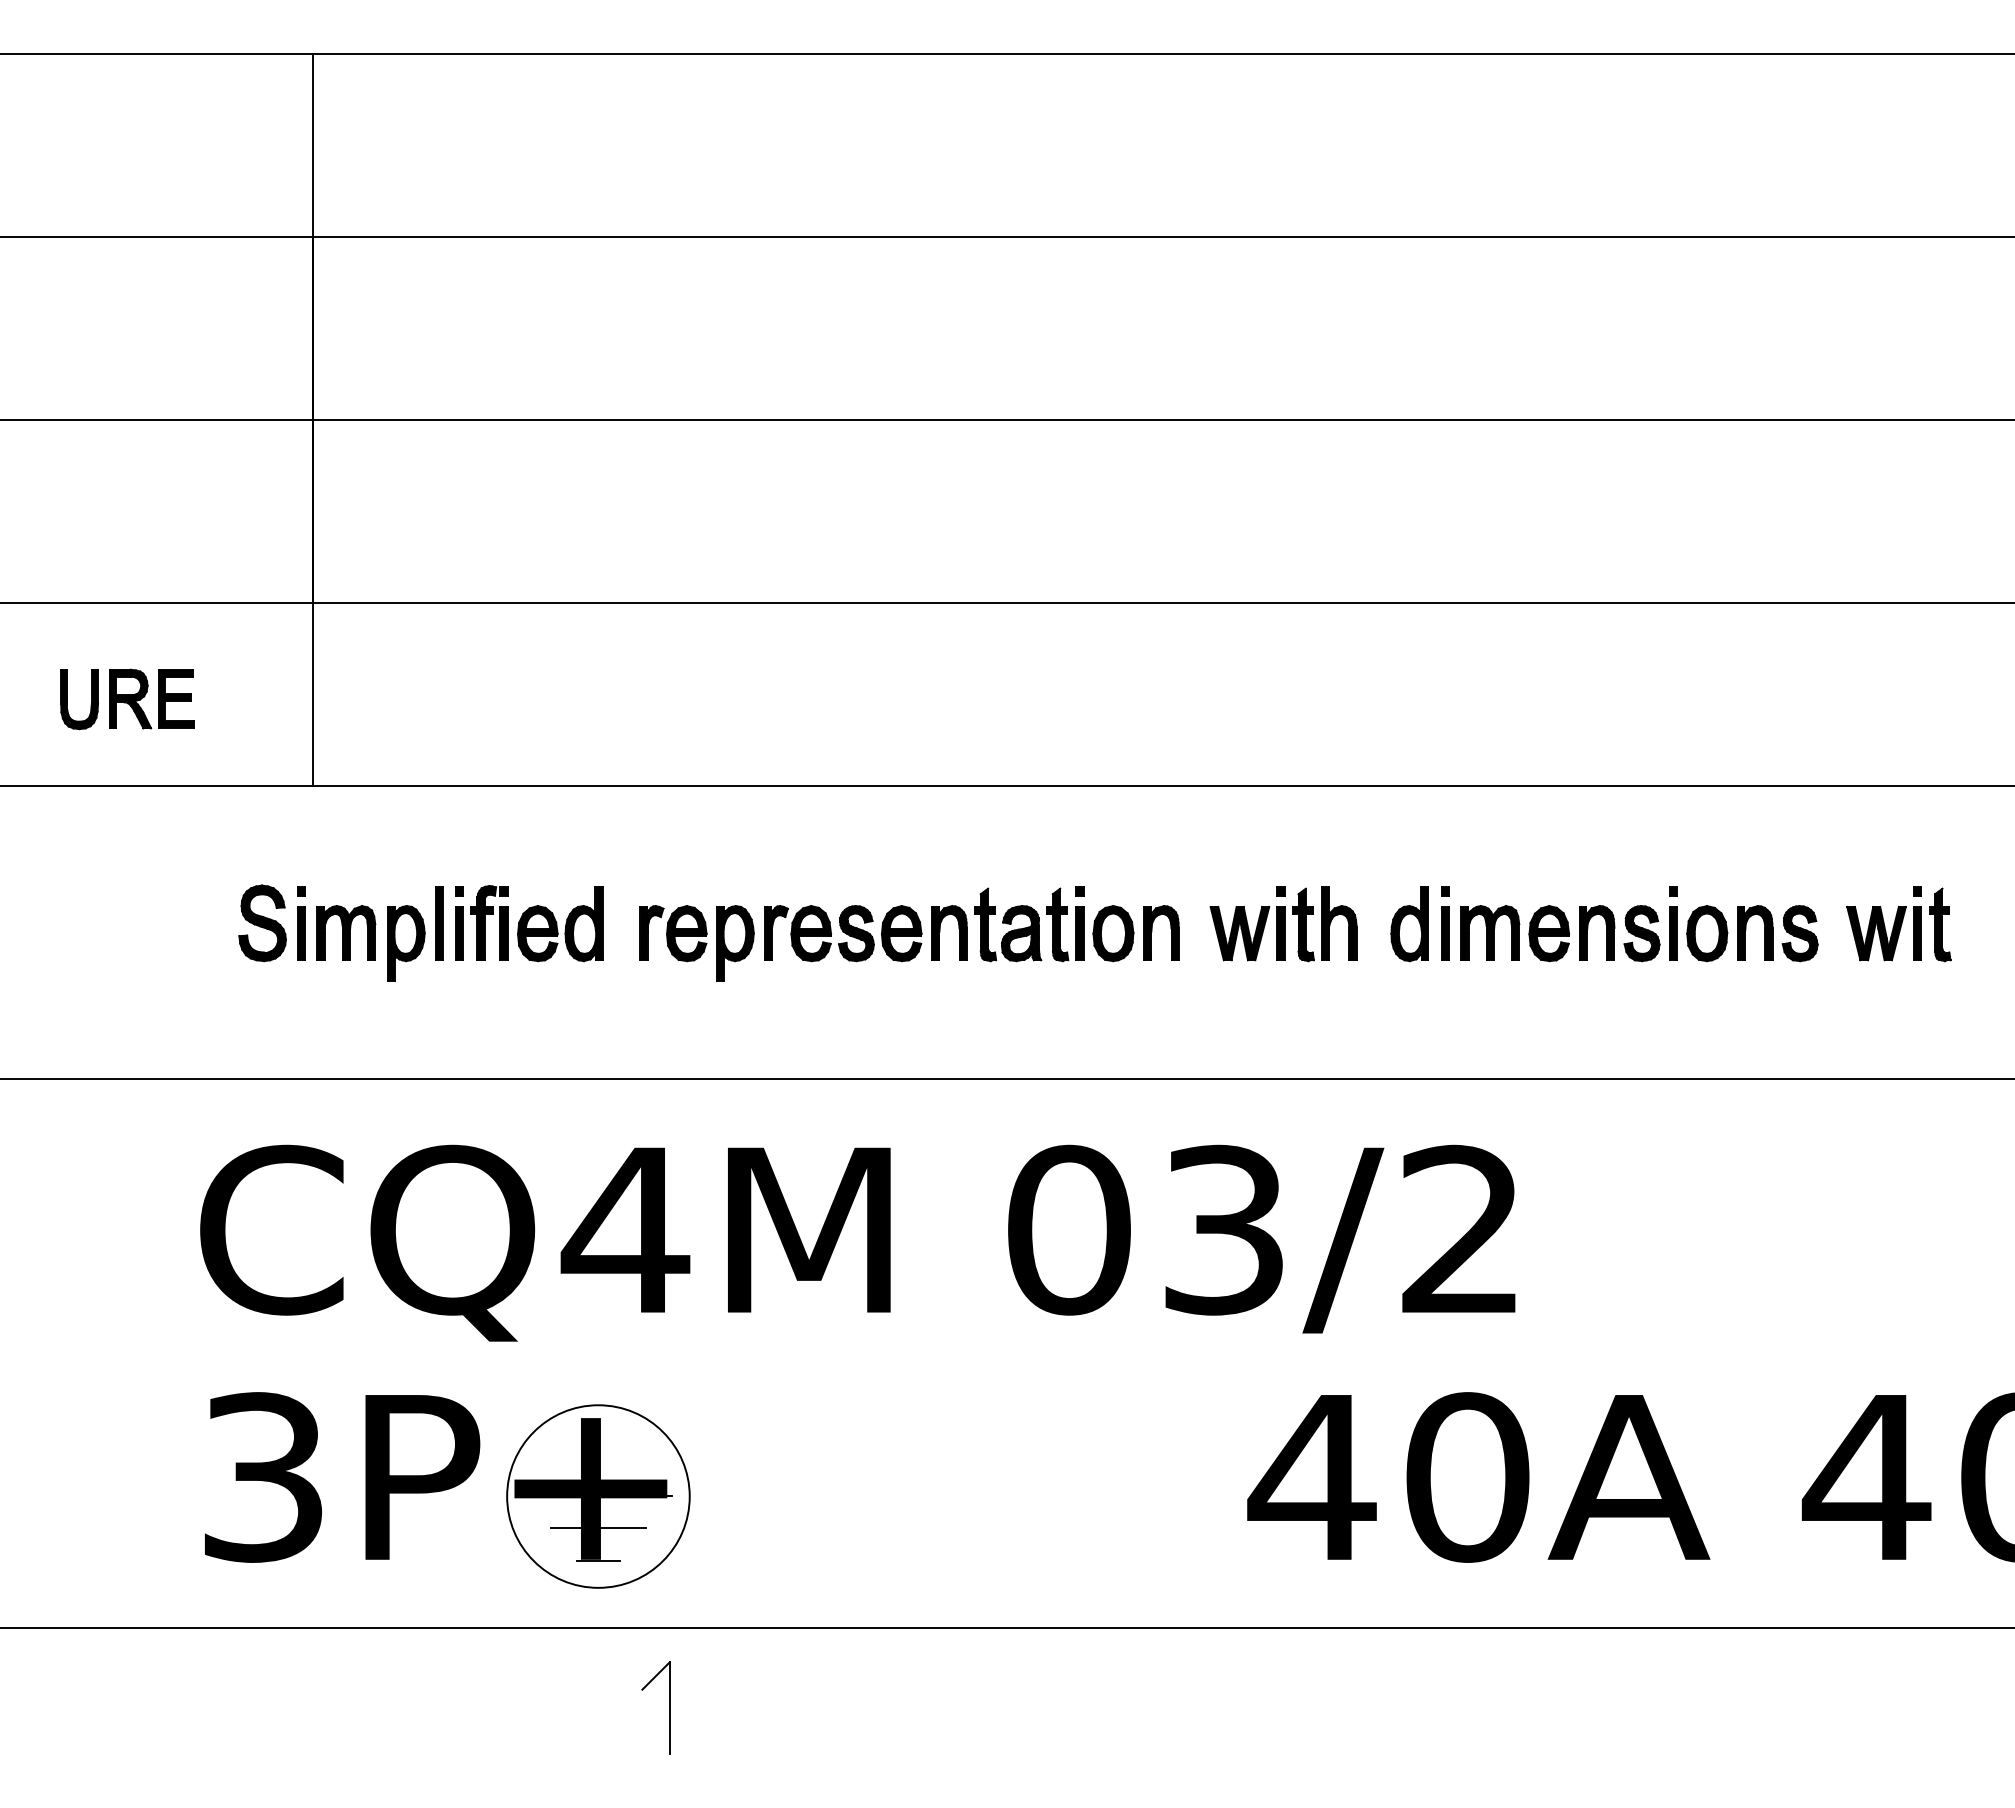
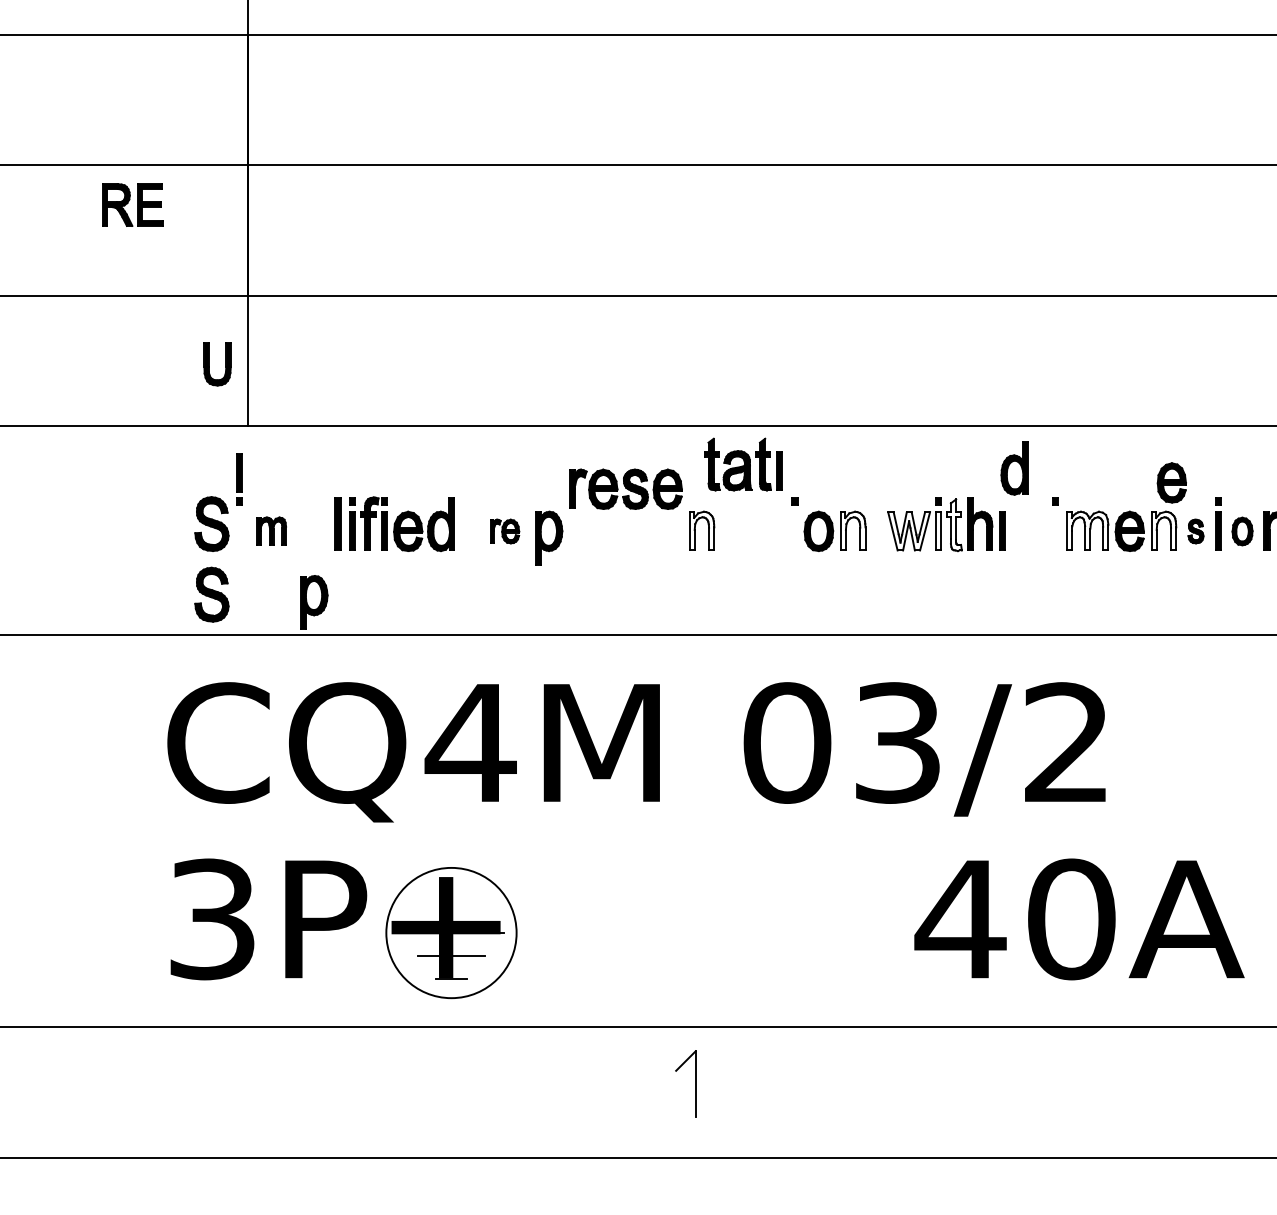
part: (145, 696) -> (128, 203), moved
part: (67, 699) -> (208, 364), moved
part: (1608, 865) -> (1172, 482), added
part: (1029, 924) -> (743, 464), moved
fill: (1303, 924) -> (954, 524), removed
part: (1409, 924) -> (1014, 468), moved
part: (346, 932) -> (271, 530), size x0.7
part: (301, 933) -> (239, 472), moved
part: (673, 933) -> (505, 531), size x0.6
part: (843, 933) -> (626, 489), moved
fill: (949, 933) -> (701, 531), removed
fill: (1161, 933) -> (853, 531), removed
fill: (1239, 933) -> (908, 531), removed
fill: (1280, 933) -> (938, 531), removed
part: (1445, 933) -> (1002, 531), moved
fill: (1490, 933) -> (1087, 531), removed
fill: (1596, 933) -> (1163, 531), removed
part: (1641, 933) -> (1195, 531), size x0.6
part: (1707, 933) -> (1242, 531), size x0.7
part: (406, 943) -> (314, 602), moved
part: (262, 1022) -> (211, 594), added
part: (669, 1707) -> (695, 1083), moved

